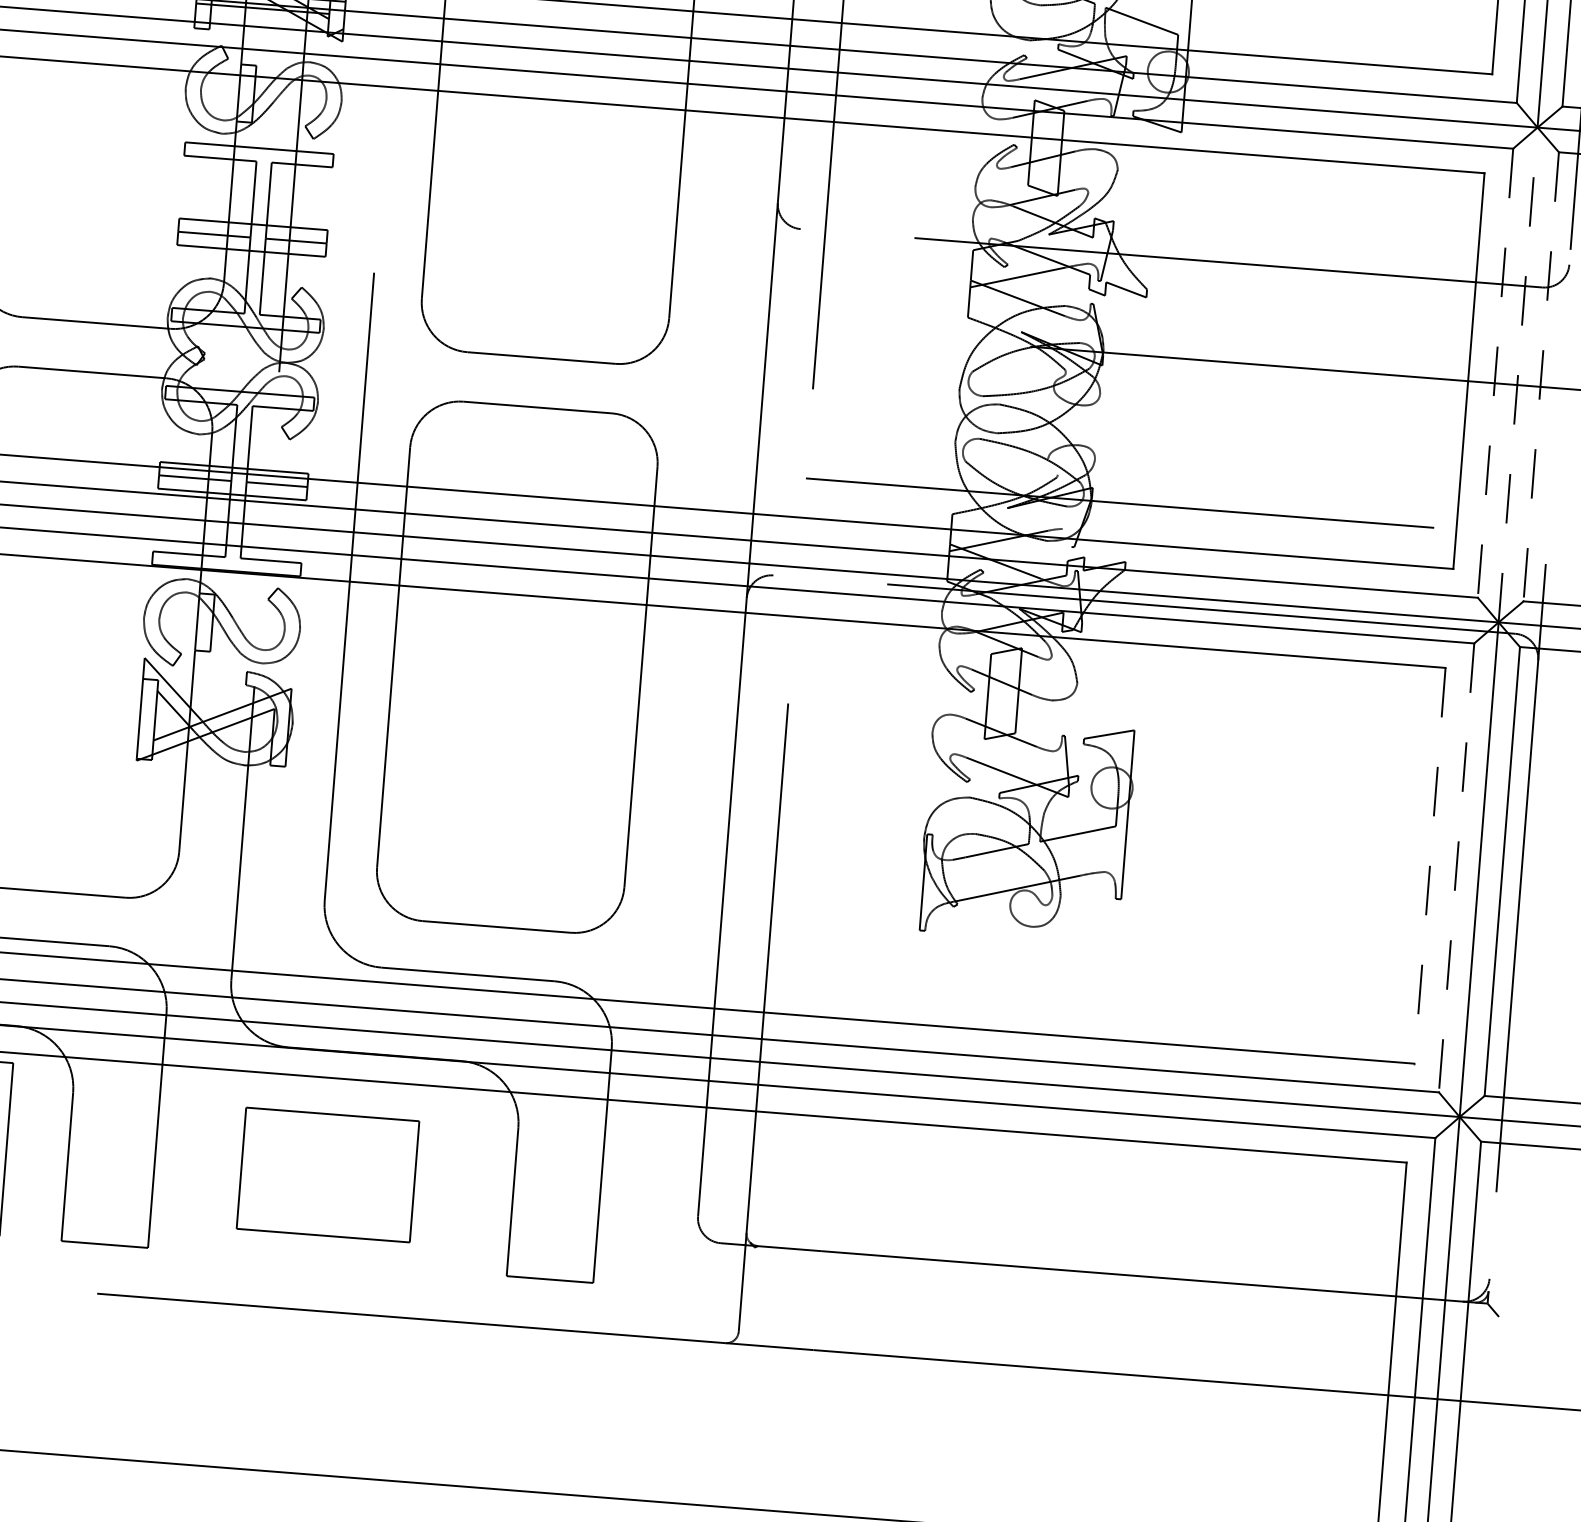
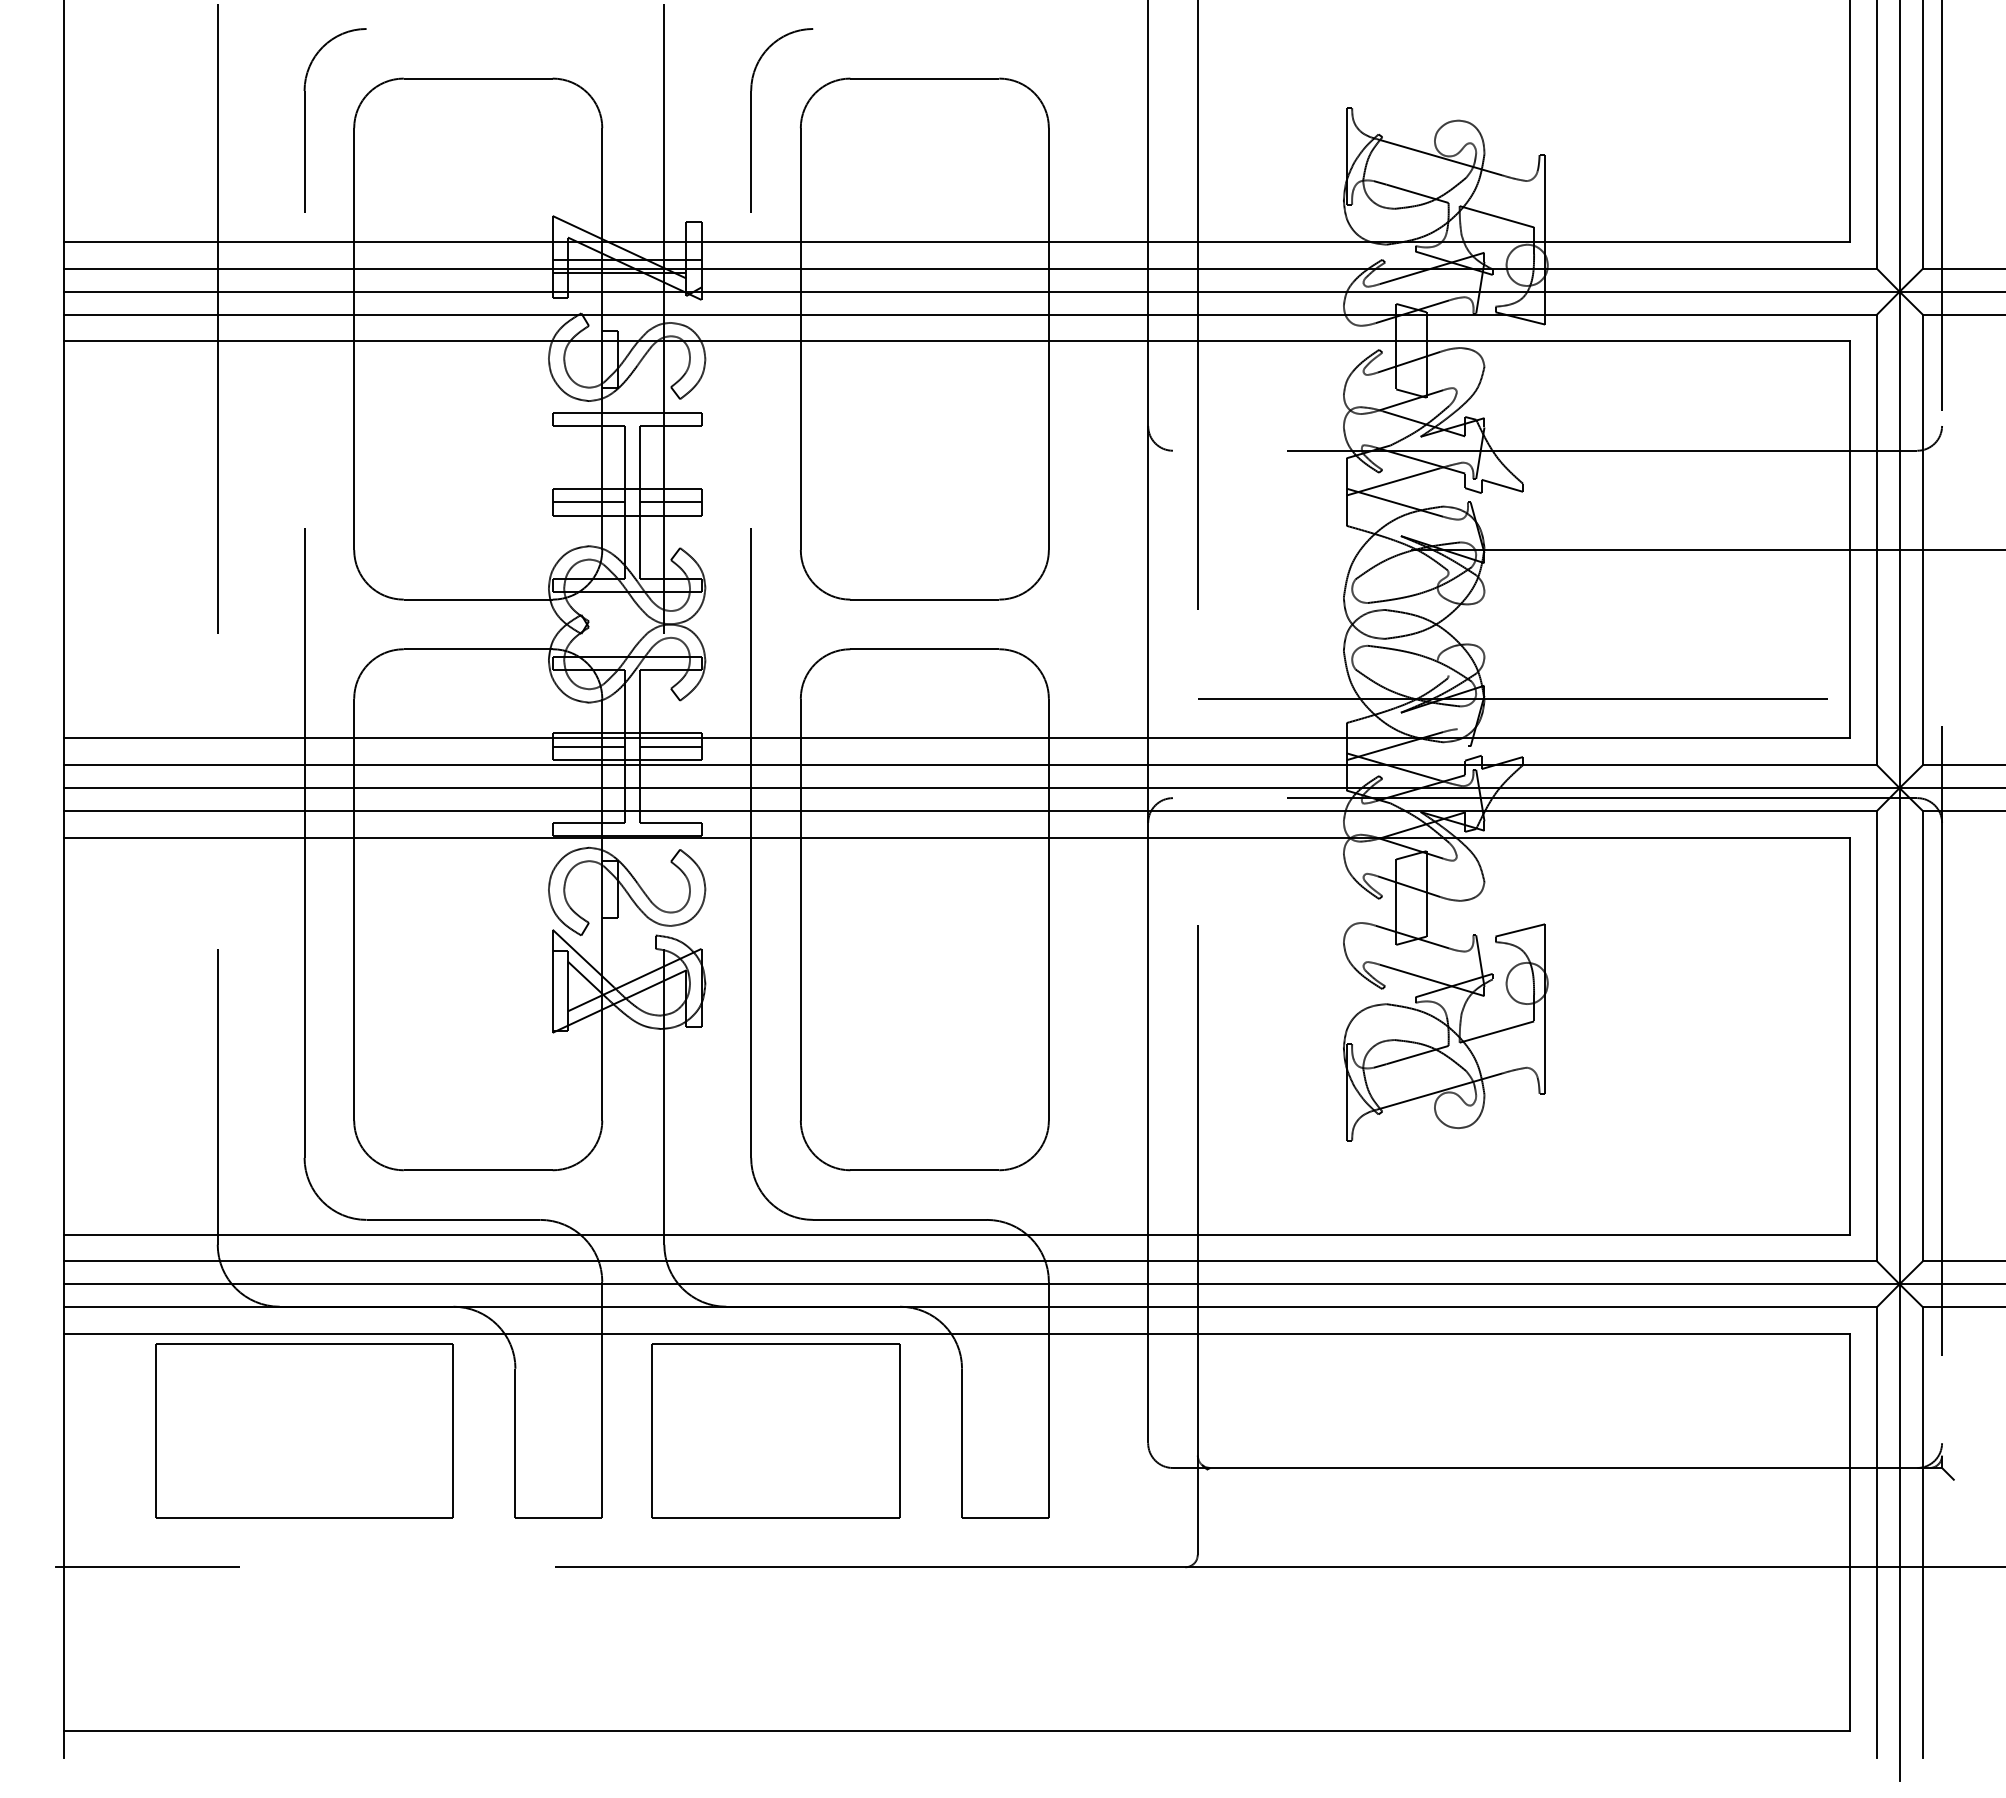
line: (1495, 373) -> (1876, 540), dashed -> solid
line: (1518, 374) -> (1899, 539), dashed -> solid
line: (1540, 377) -> (1922, 540), dashed -> solid
line: (1430, 866) -> (1850, 1036), dashed -> solid
line: (1456, 868) -> (1876, 1036), dashed -> solid
part: (327, 1174) -> (775, 1430), size x1.43

